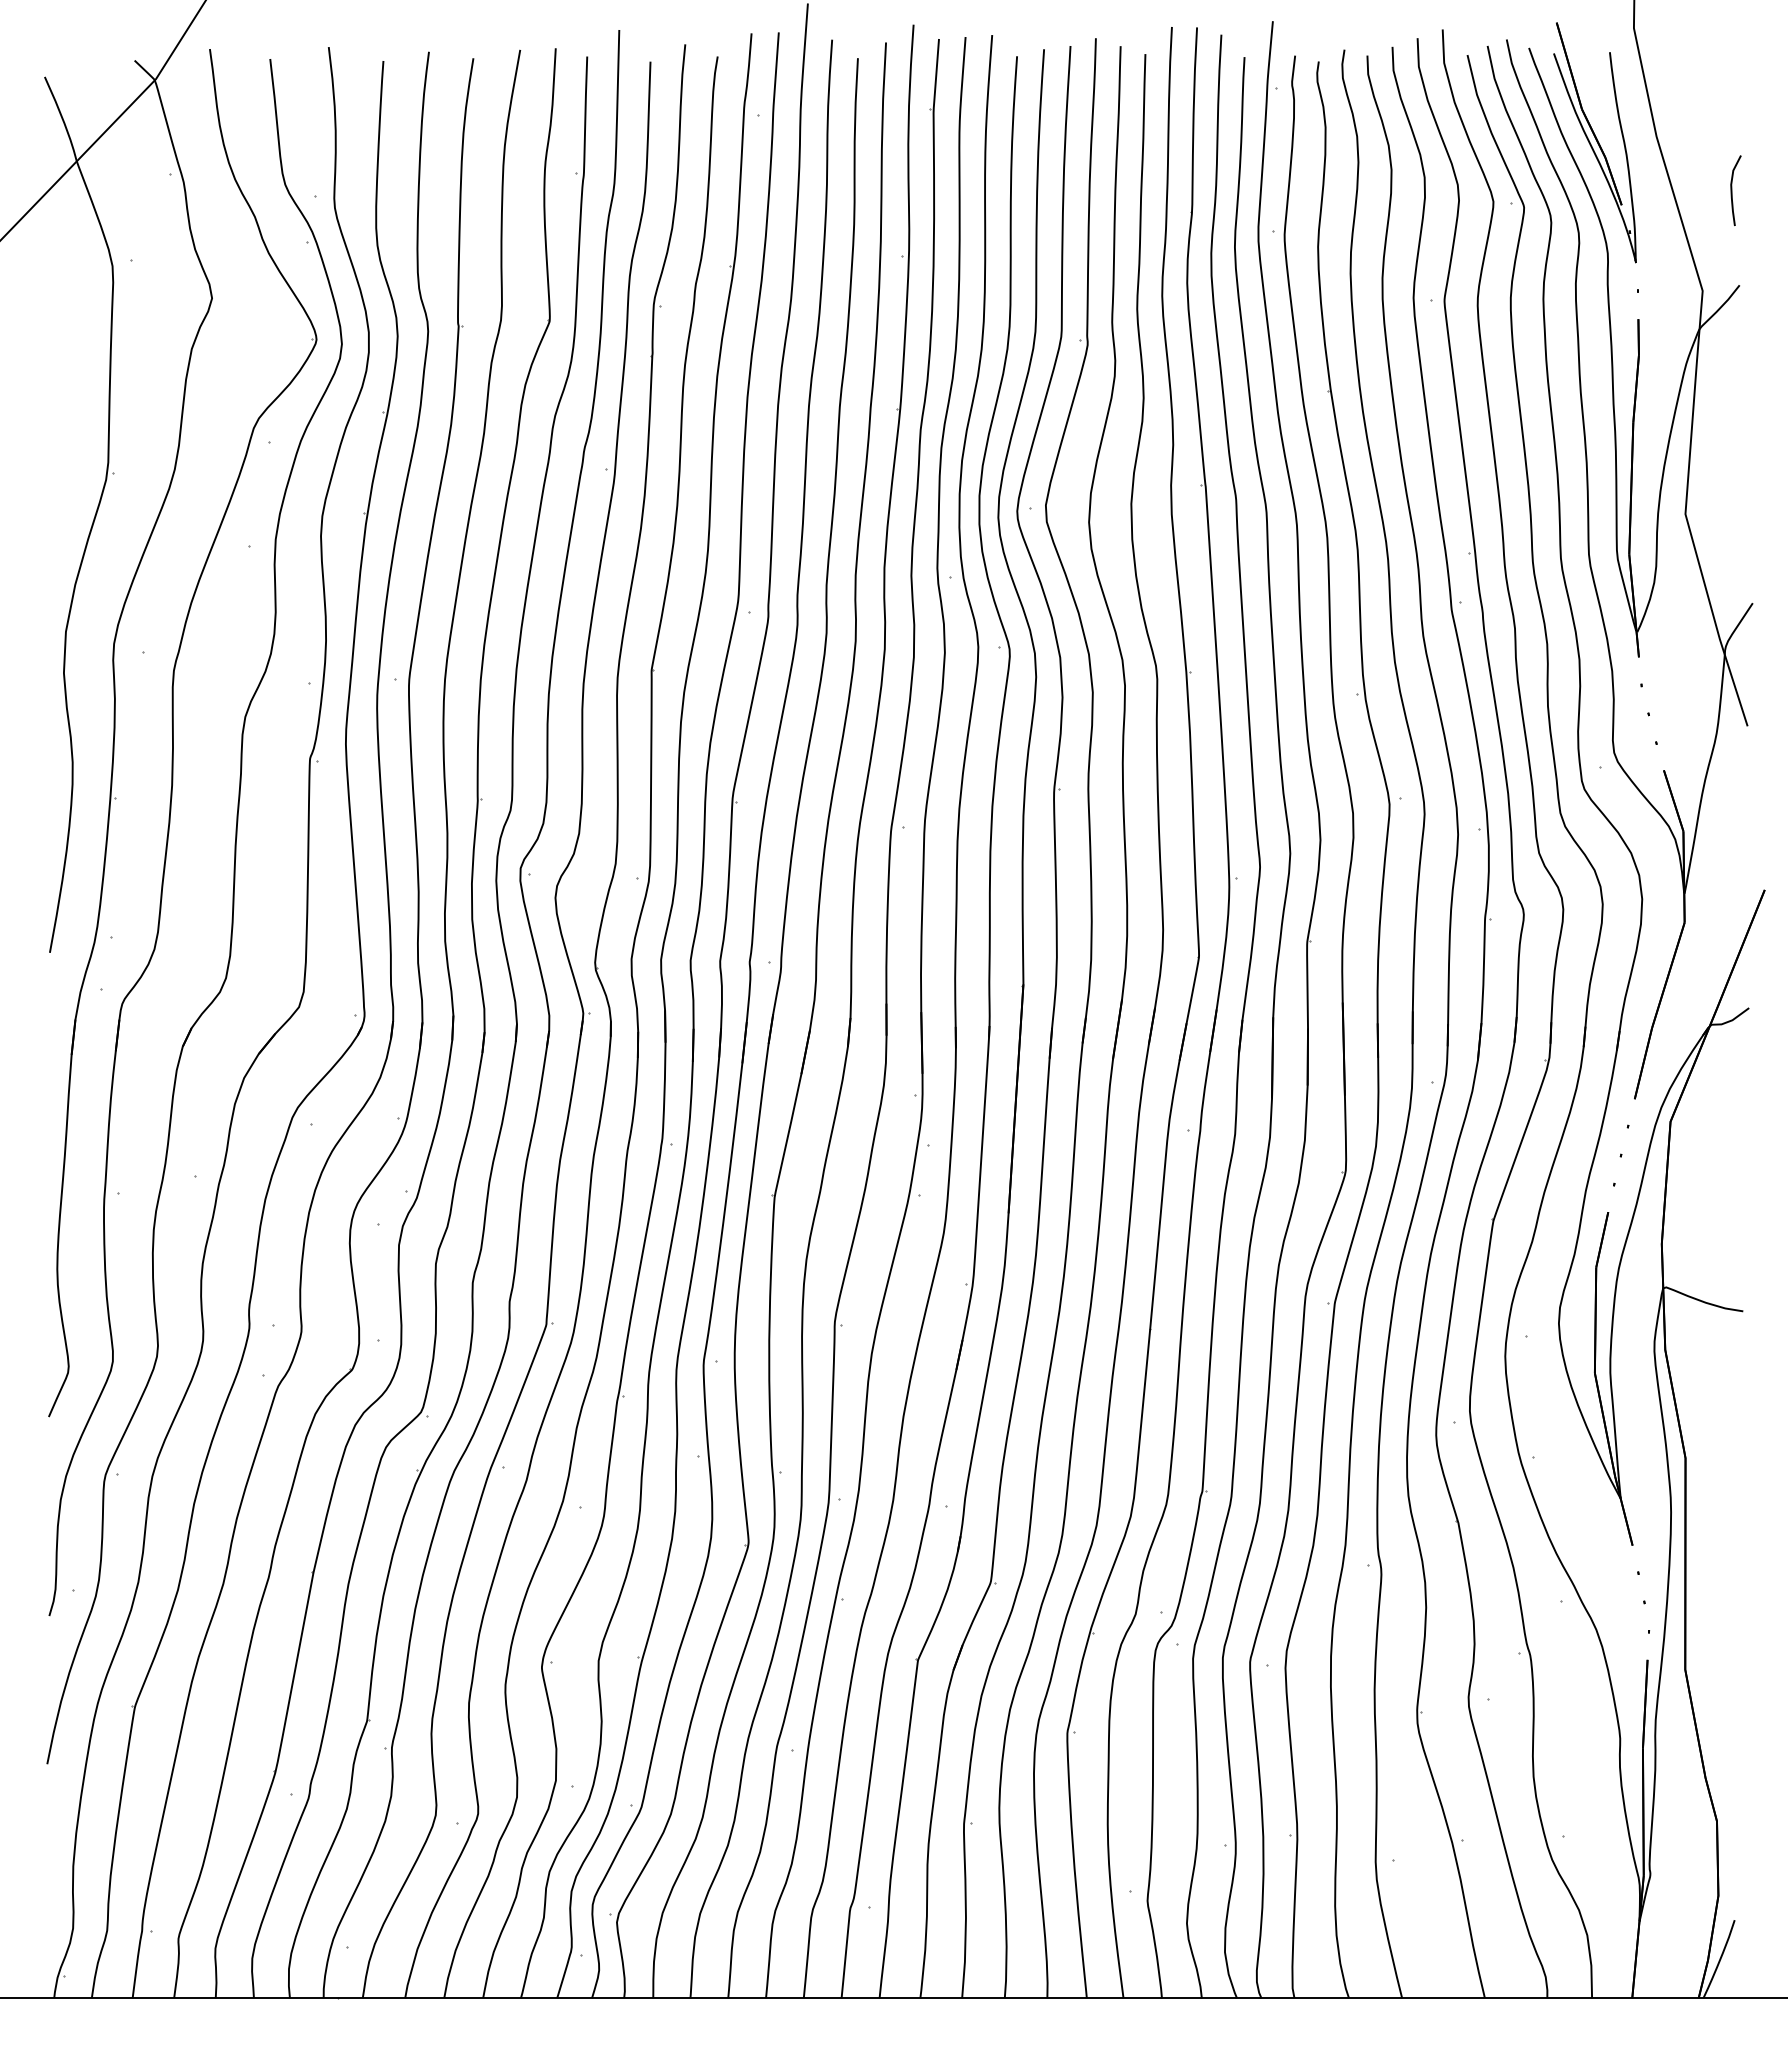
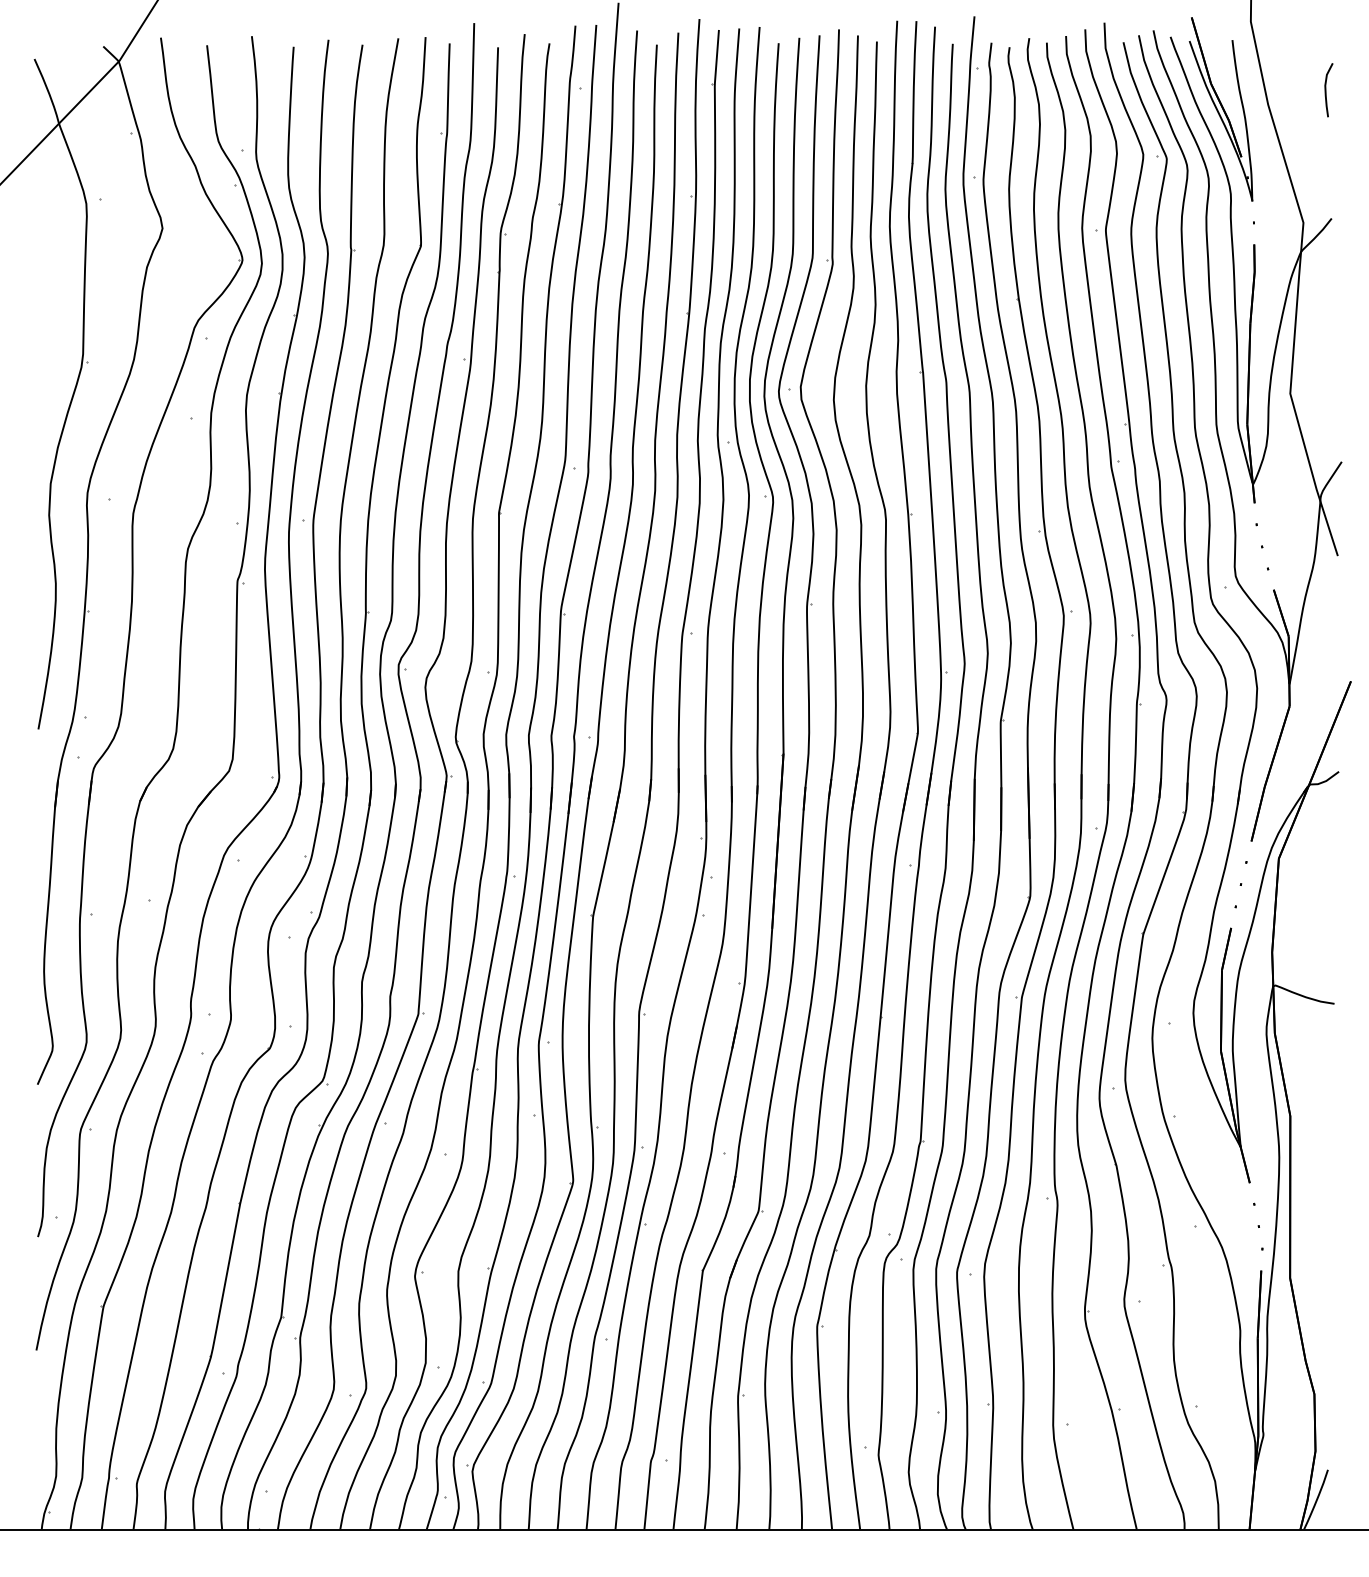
curve: (1732, 190) -> (1326, 90), moved

